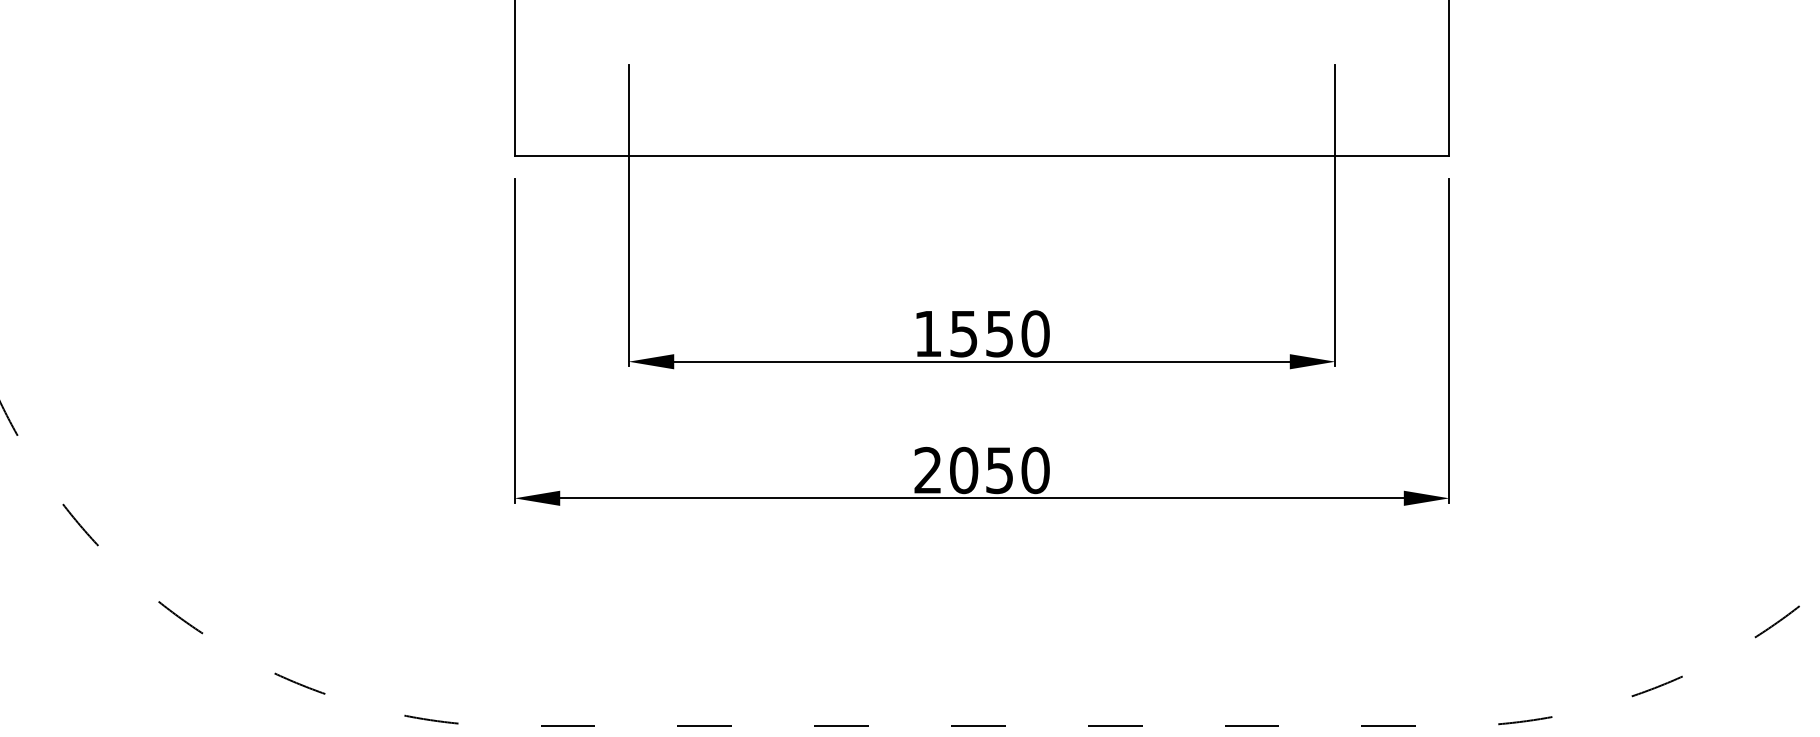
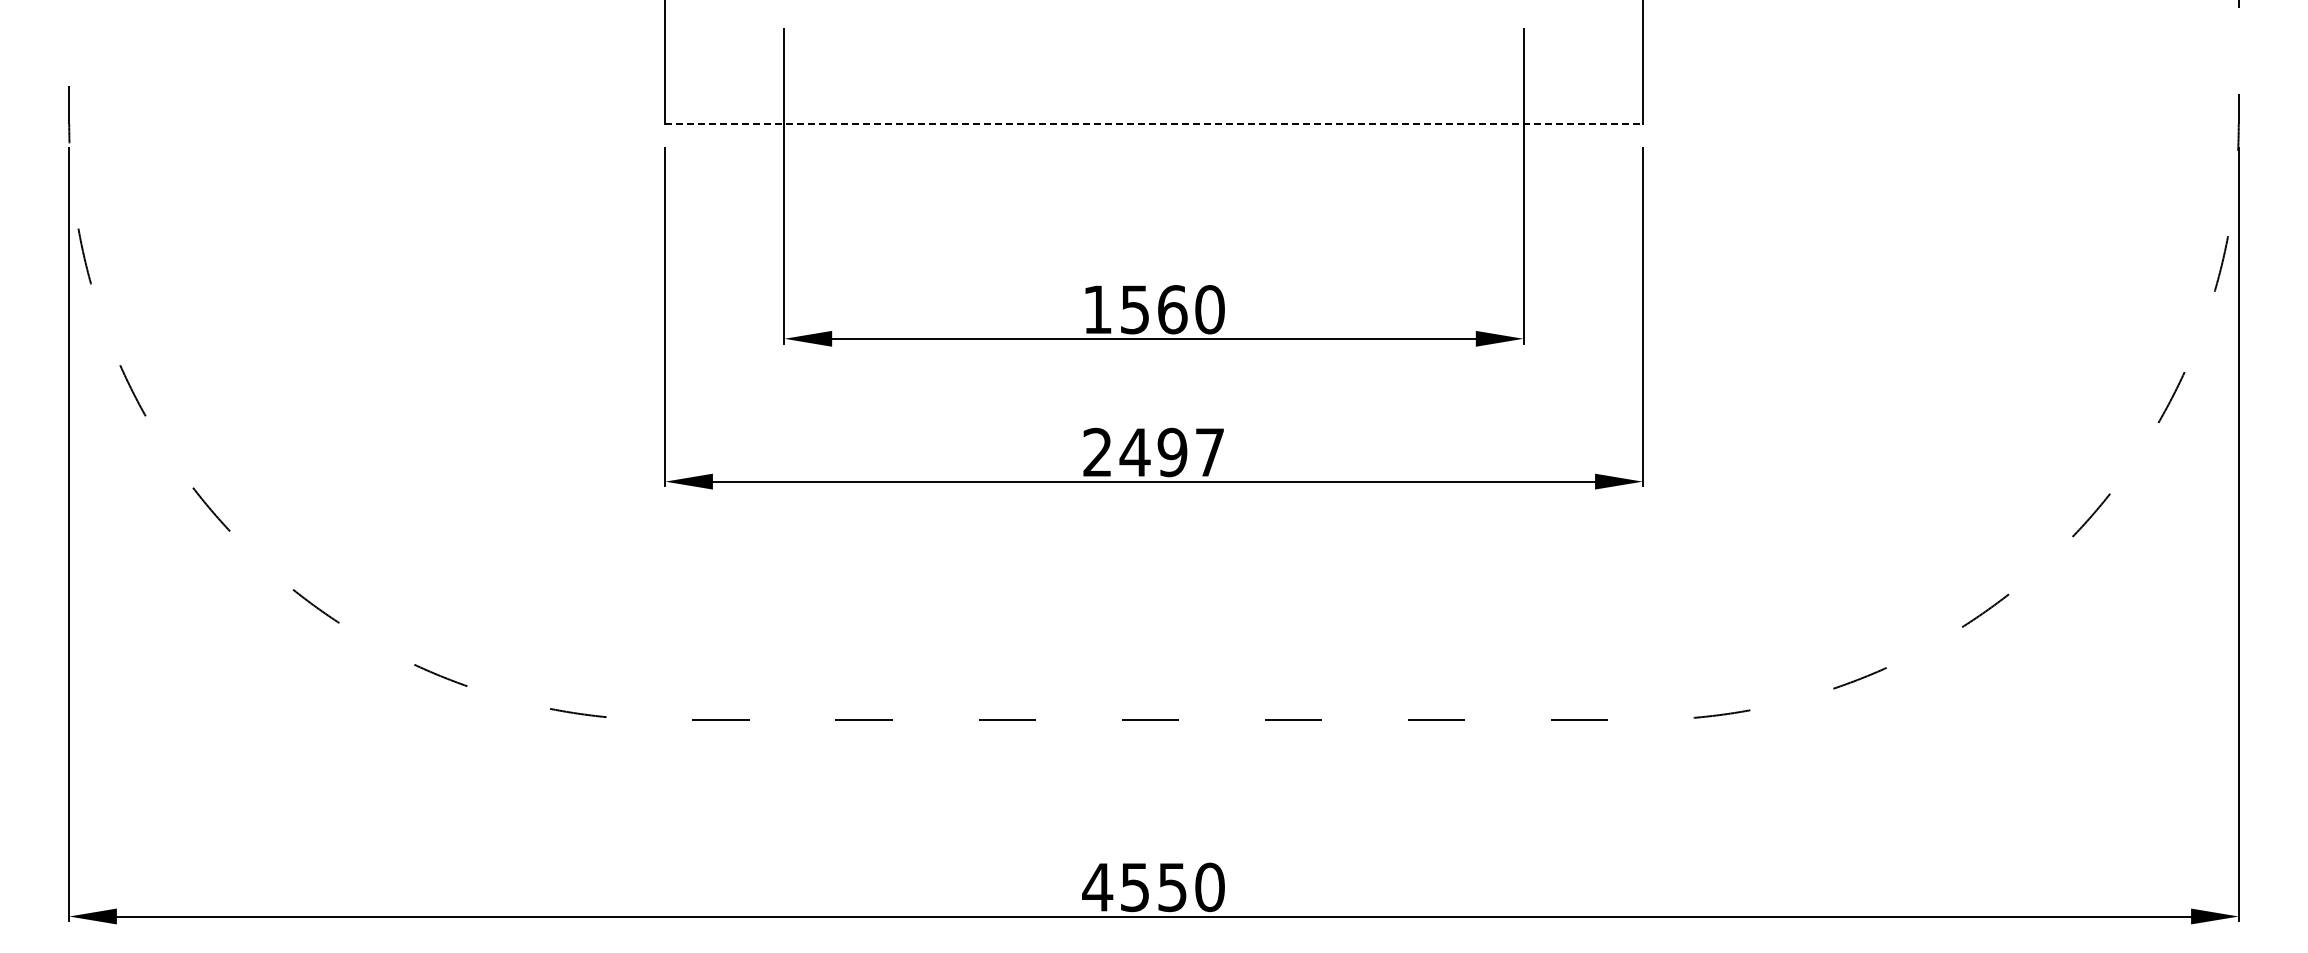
line: (981, 156) -> (1153, 124), solid -> dashed
text: (999, 333) -> (1172, 309), 1550 -> 1560
text: (998, 470) -> (1171, 452), 2050 -> 2497

